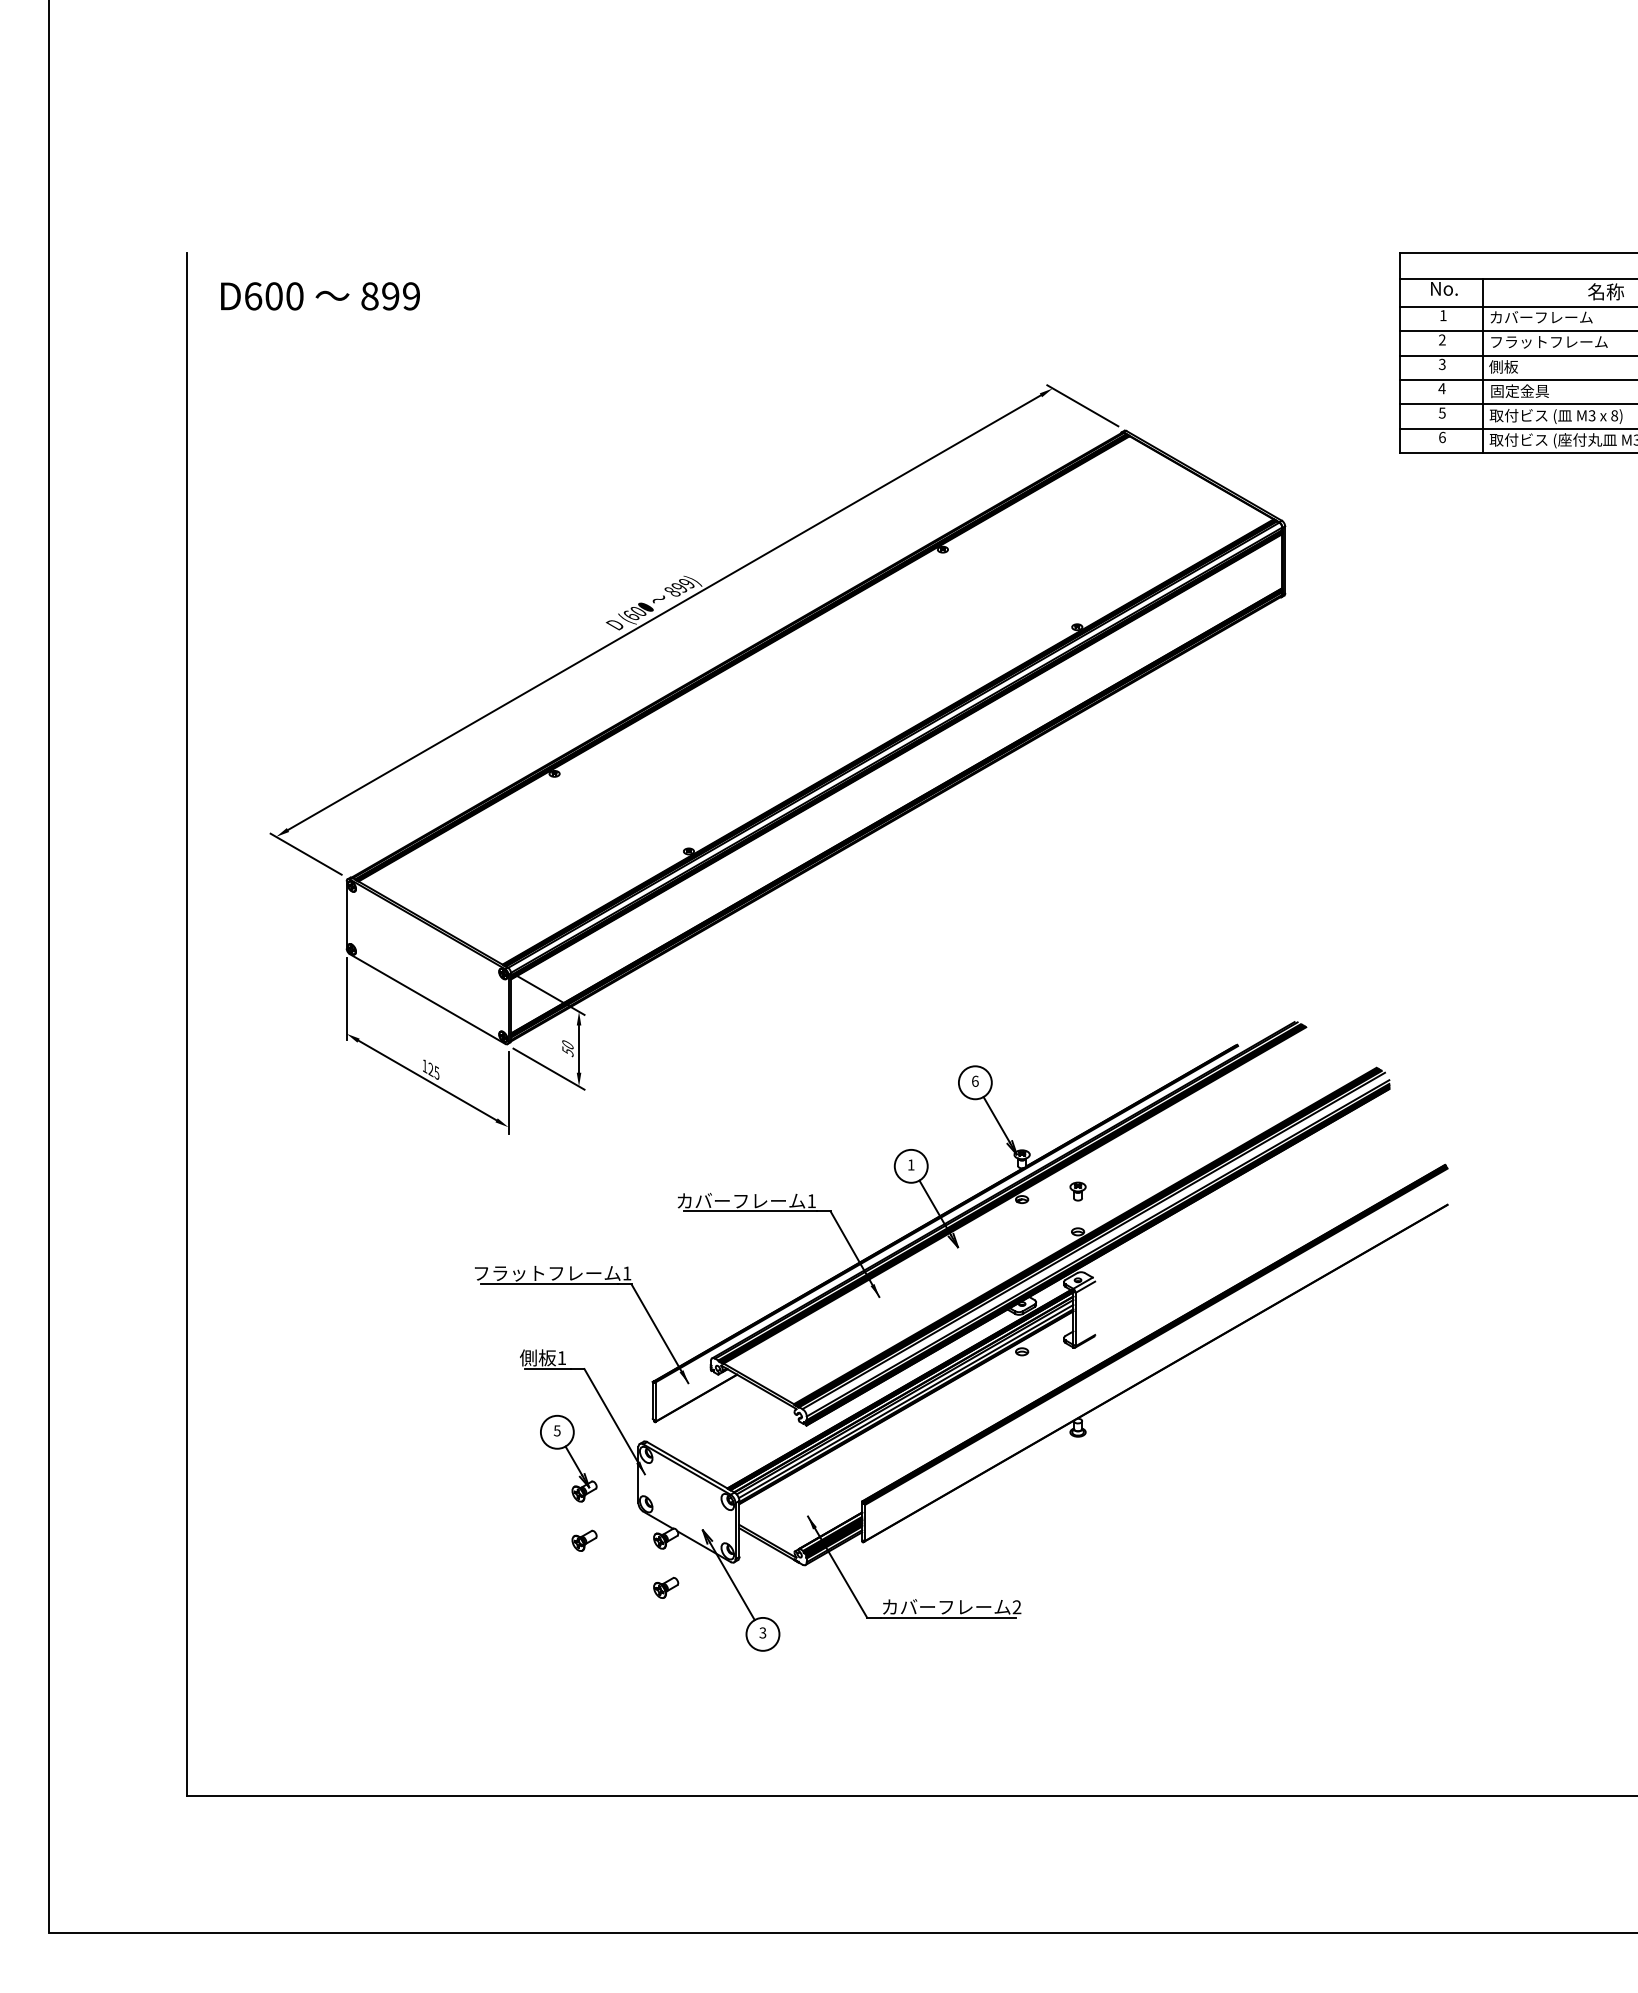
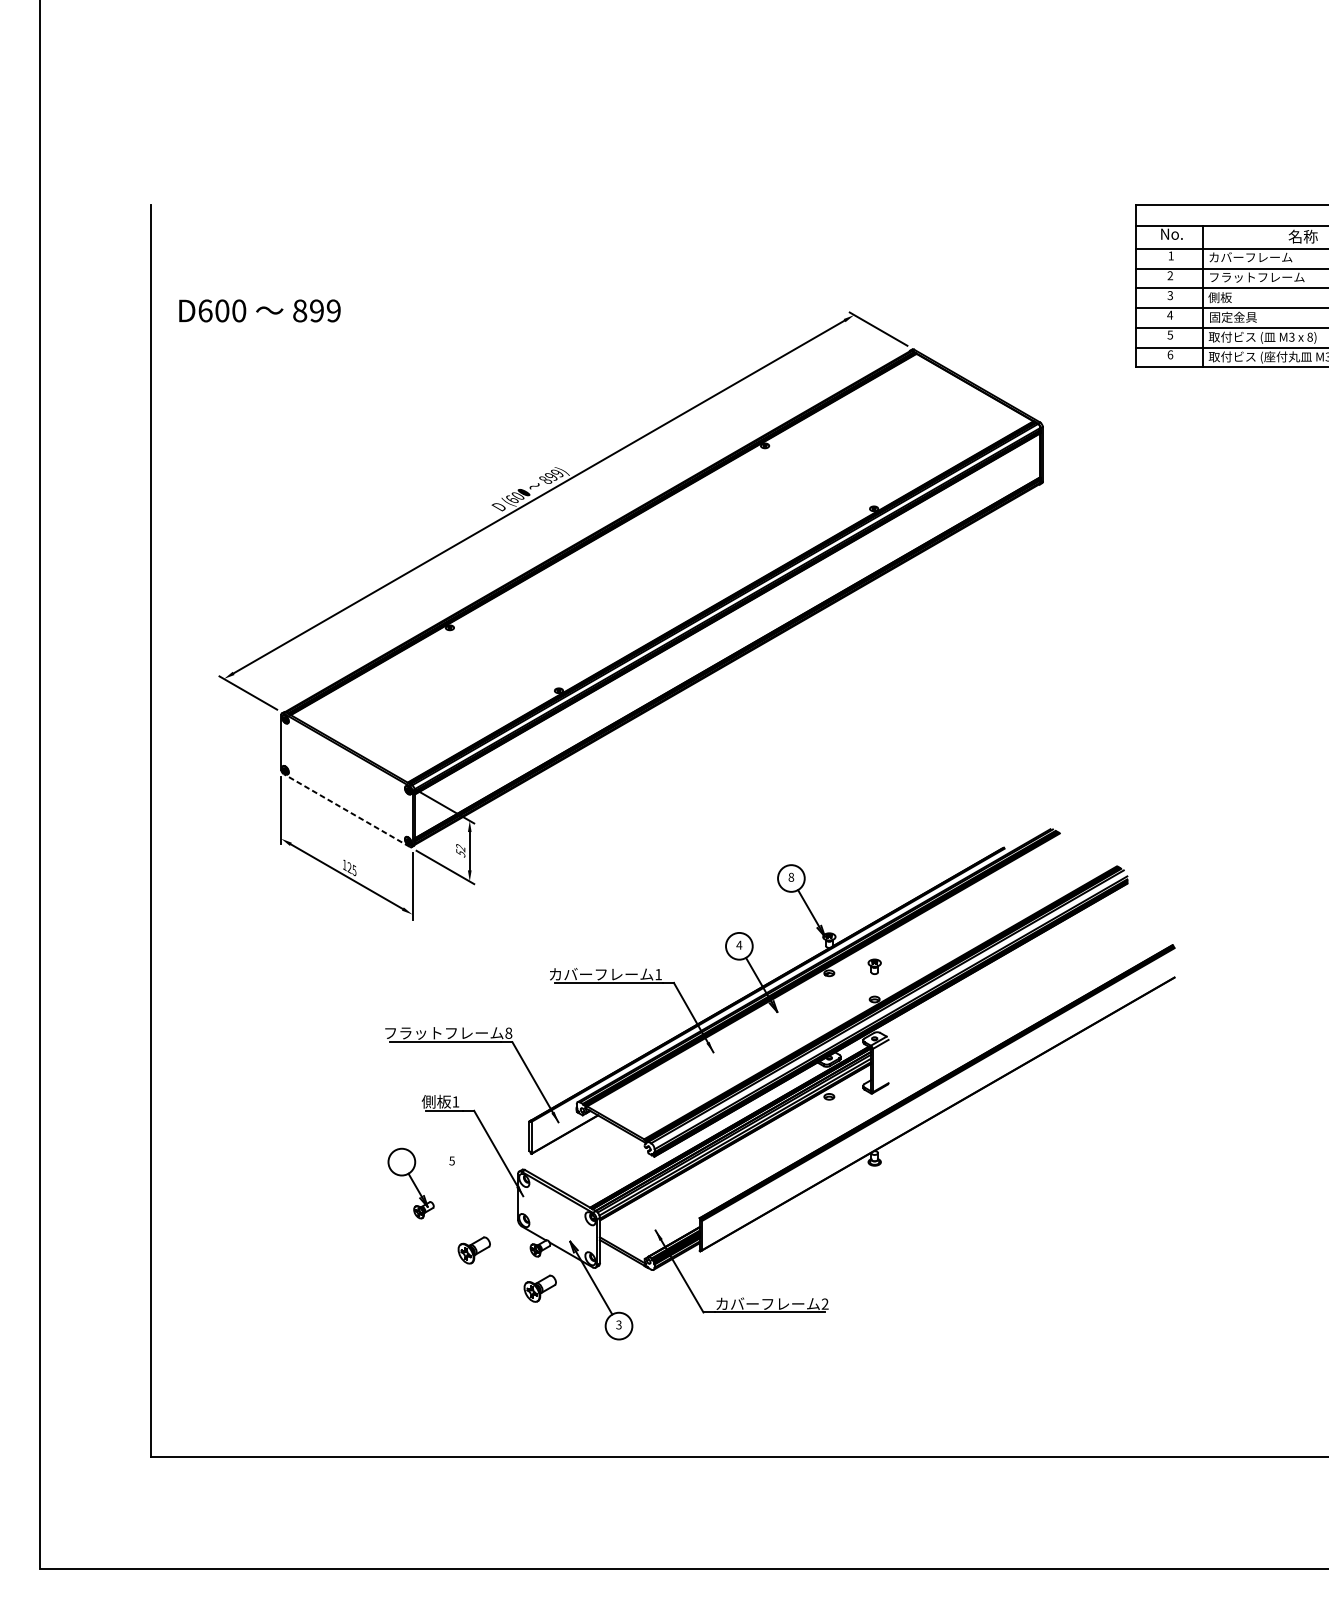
text: (320, 296) -> (259, 311), moved
line: (427, 999) -> (346, 810), solid -> dashed
text: (567, 1045) -> (460, 848), 50 -> 52
text: (975, 1080) -> (791, 876), 6 -> 8
text: (910, 1164) -> (738, 944), 1 -> 4
text: (627, 1273) -> (509, 1033), 1 -> 8
part: (568, 1458) -> (410, 1183), moved
part: (584, 1540) -> (474, 1249), size x1.6
part: (666, 1587) -> (540, 1288), size x1.6

